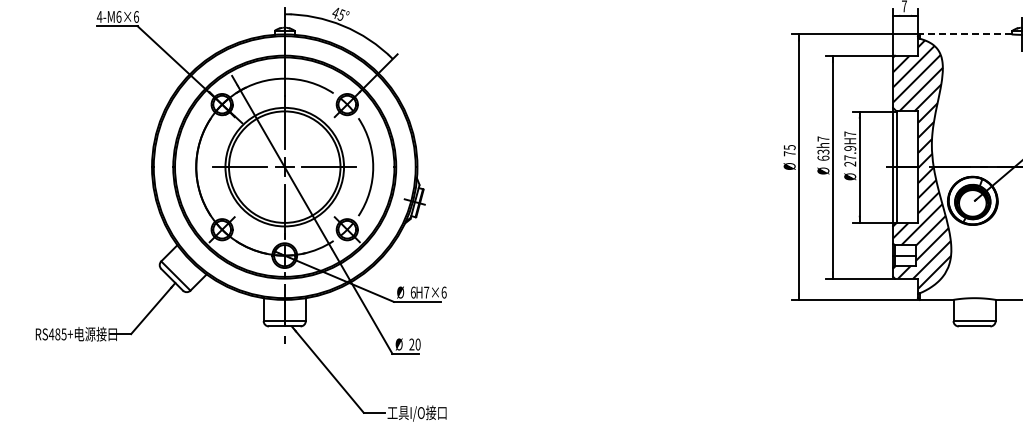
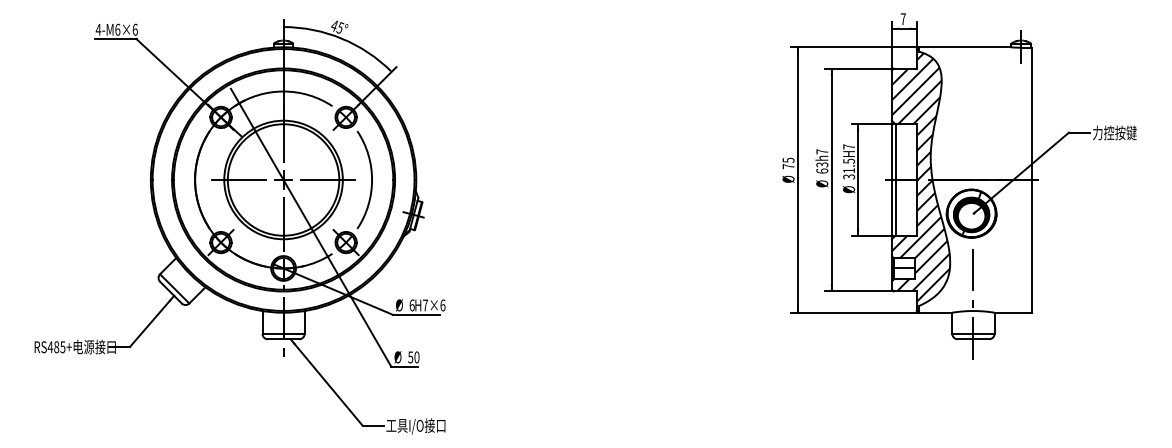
line: (965, 34) -> (964, 47), dashed -> solid
text: (850, 155) -> (849, 168), 27.9H7 -> 31.5H7
line: (974, 290) -> (973, 303), added
text: (411, 344) -> (410, 357), 20 -> 50

